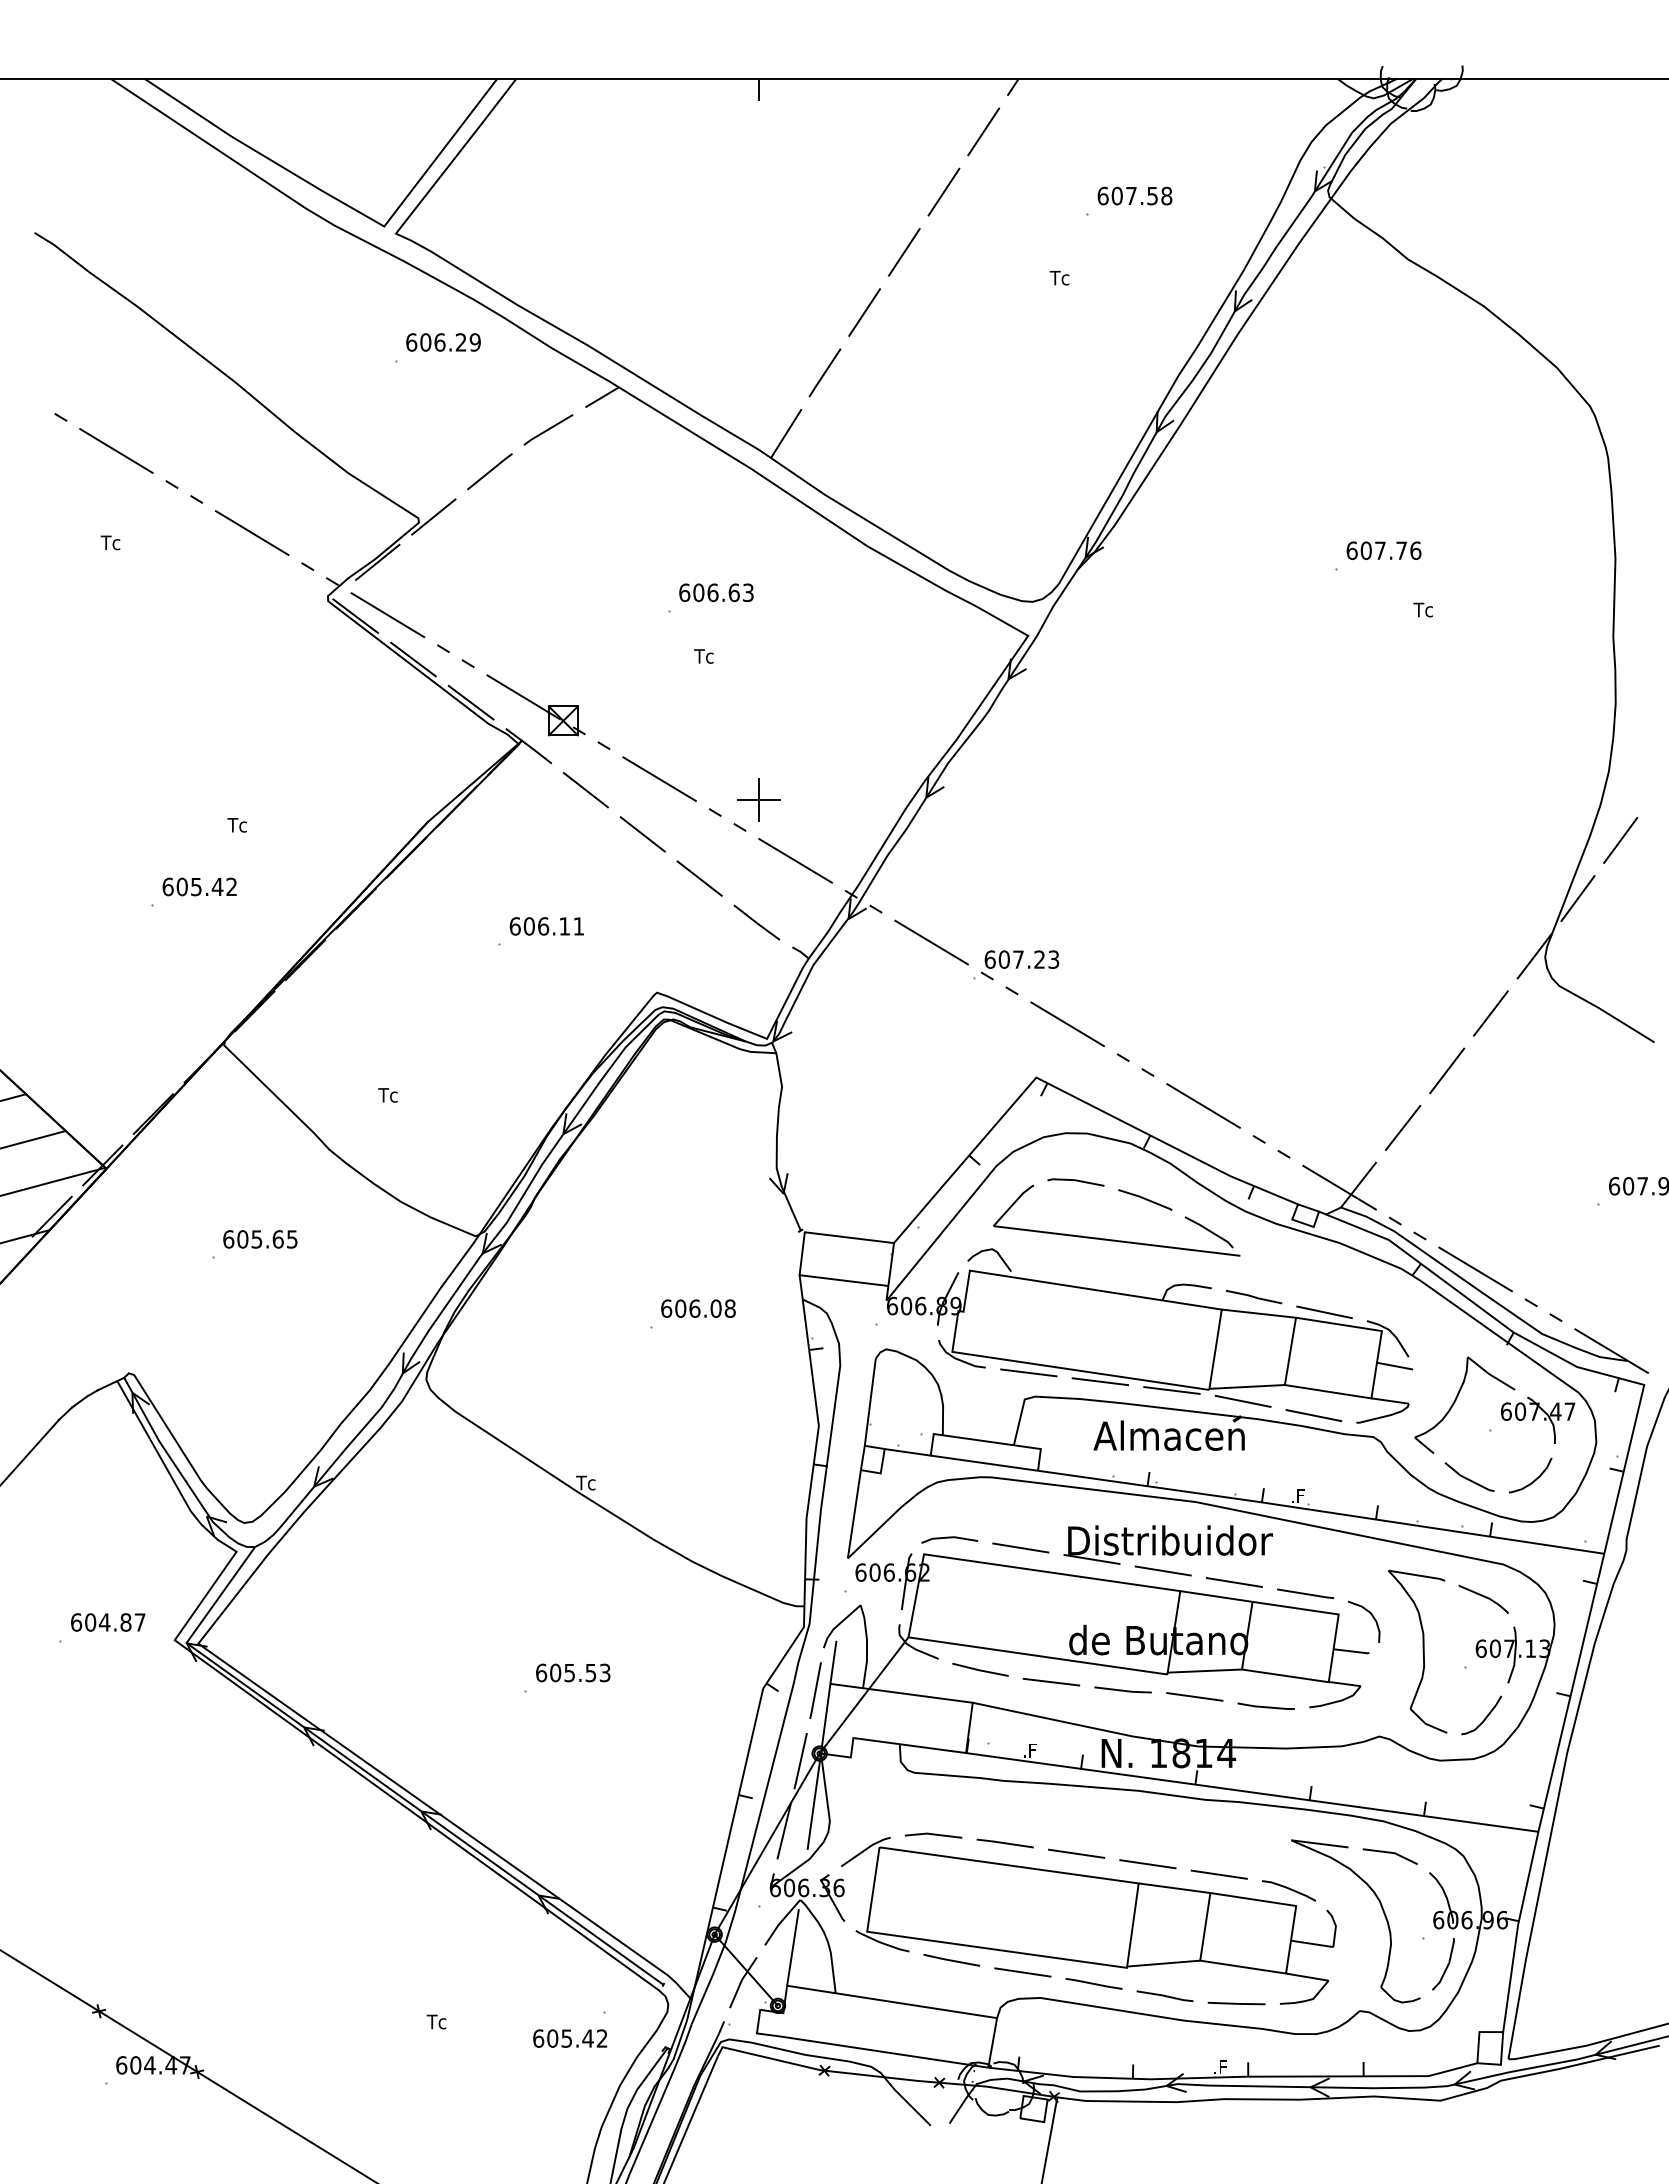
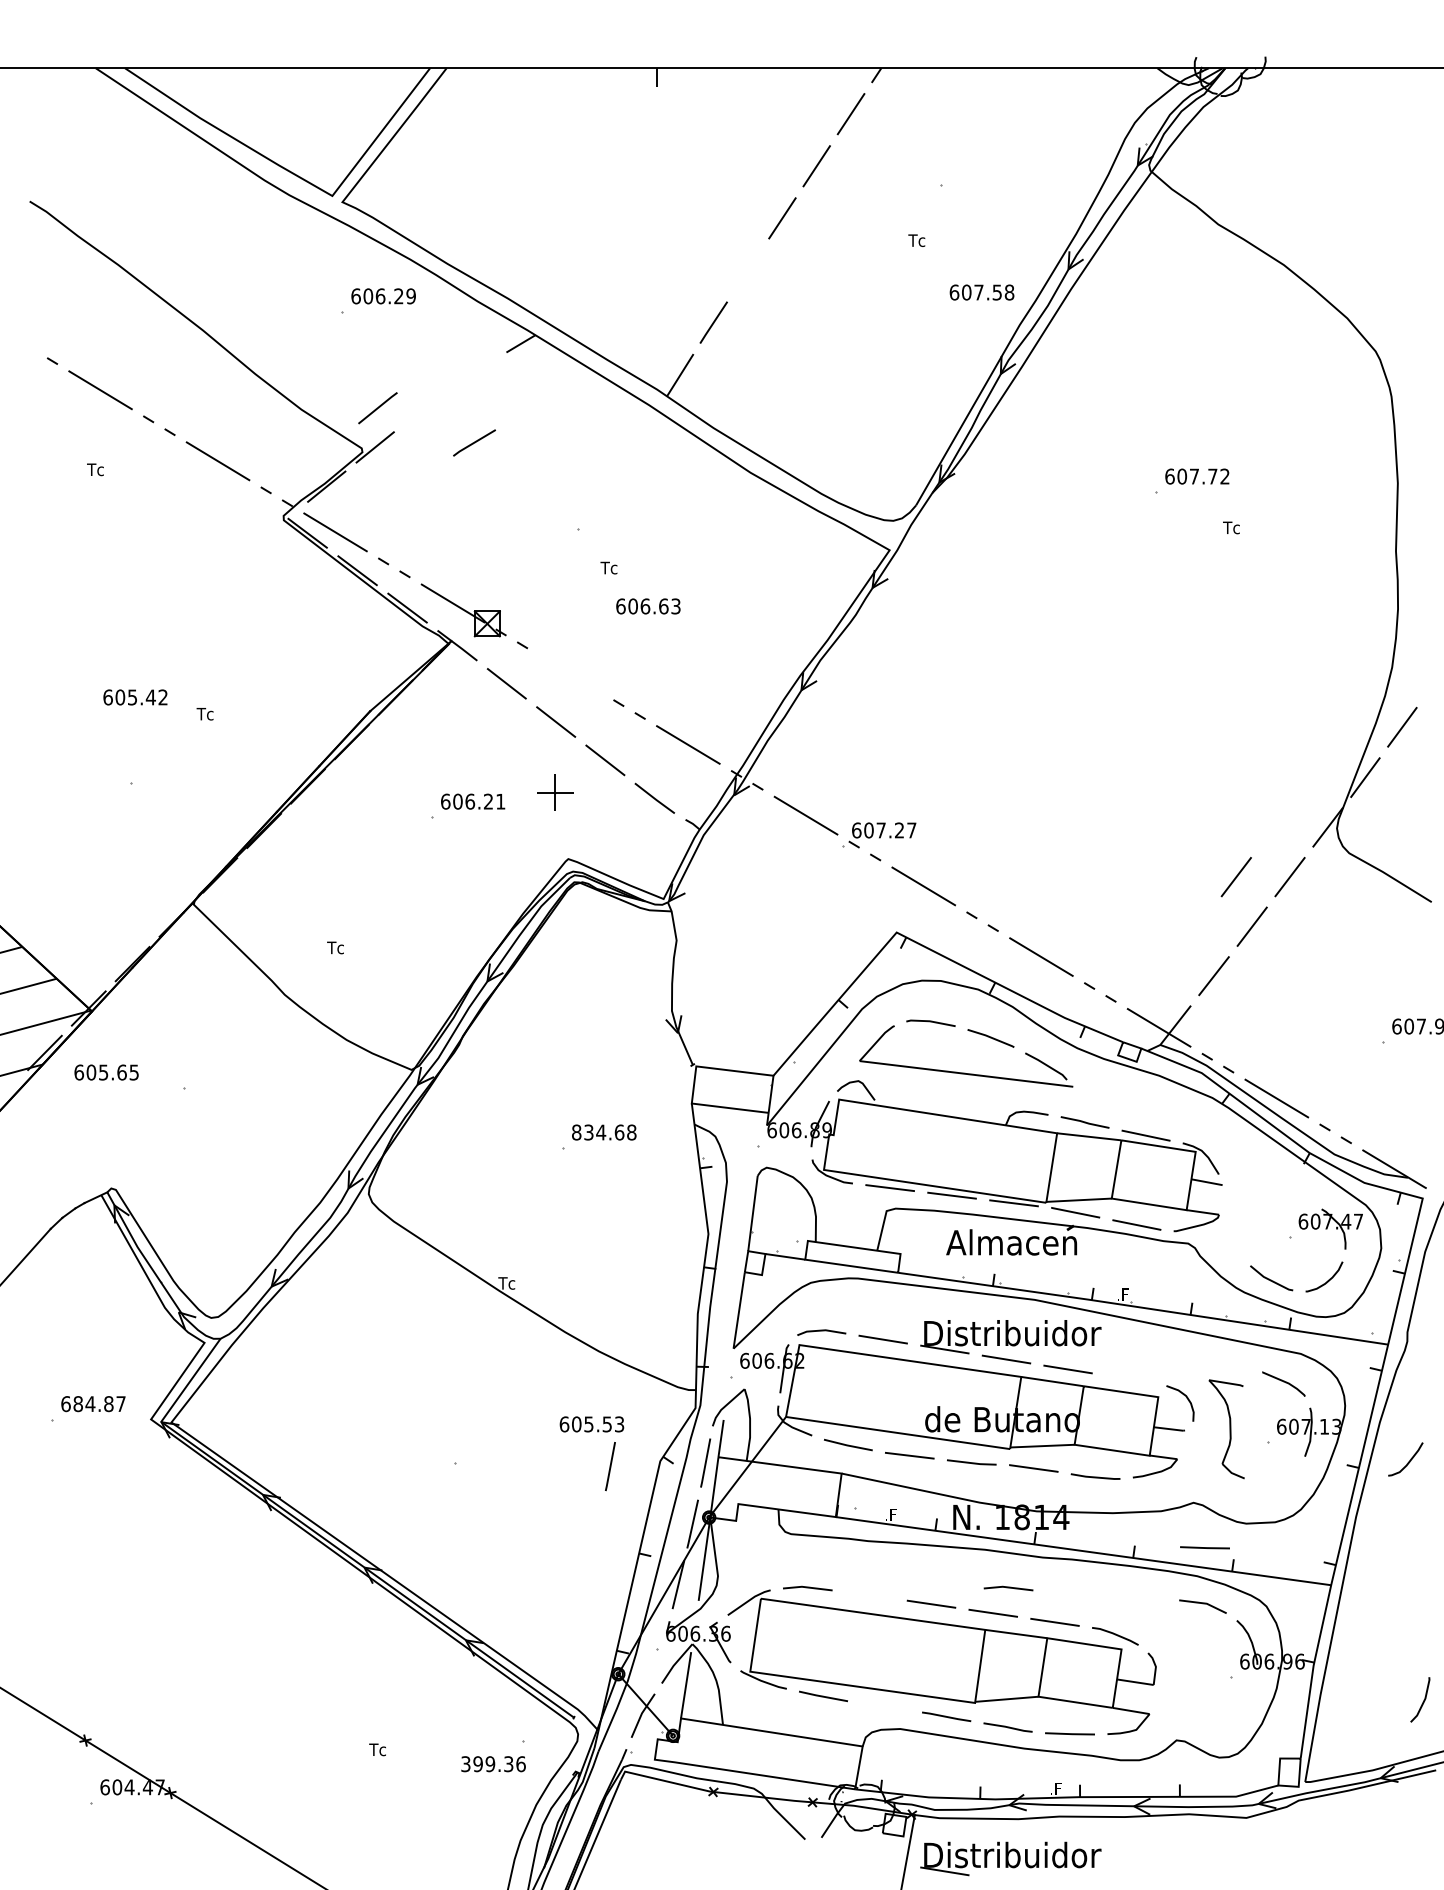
text: (1134, 195) -> (981, 292), moved
line: (864, 312) -> (747, 270), removed
line: (548, 429) -> (474, 442), moved
line: (489, 471) -> (377, 408), moved
text: (1415, 550) -> (1224, 476), 607.76 -> 607.72
text: (716, 592) -> (648, 606), moved
line: (659, 778) -> (570, 673), removed
part: (758, 799) -> (554, 792), moved
text: (199, 886) -> (135, 697), moved
text: (564, 926) -> (488, 801), 606.11 -> 606.21
text: (1053, 959) -> (911, 830), 607.23 -> 607.27
line: (1428, 1013) -> (1236, 877), added
text: (260, 1239) -> (106, 1072), moved
text: (691, 1308) -> (598, 1132), 606.08 -> 834.68
part: (1456, 1400) -> (1260, 1211), removed
line: (1305, 1593) -> (1129, 1378), removed
text: (90, 1622) -> (78, 1404), 604.87 -> 684.87
part: (1417, 1651) -> (1226, 1429), size x0.7
text: (573, 1672) -> (592, 1423), moved
line: (705, 1694) -> (610, 1466), added
curve: (1484, 1718) -> (1408, 1462), moved
line: (1392, 1788) -> (1204, 1547), added
line: (1165, 1835) -> (1008, 1588), added
line: (1004, 1843) -> (869, 1595), removed
part: (1382, 1911) -> (1196, 1654), removed
line: (1446, 1966) -> (1422, 1701), moved
line: (1022, 1972) -> (884, 1706), removed
text: (570, 2038) -> (493, 1764), 605.42 -> 399.36
part: (1167, 2147) -> (1010, 1858), added

